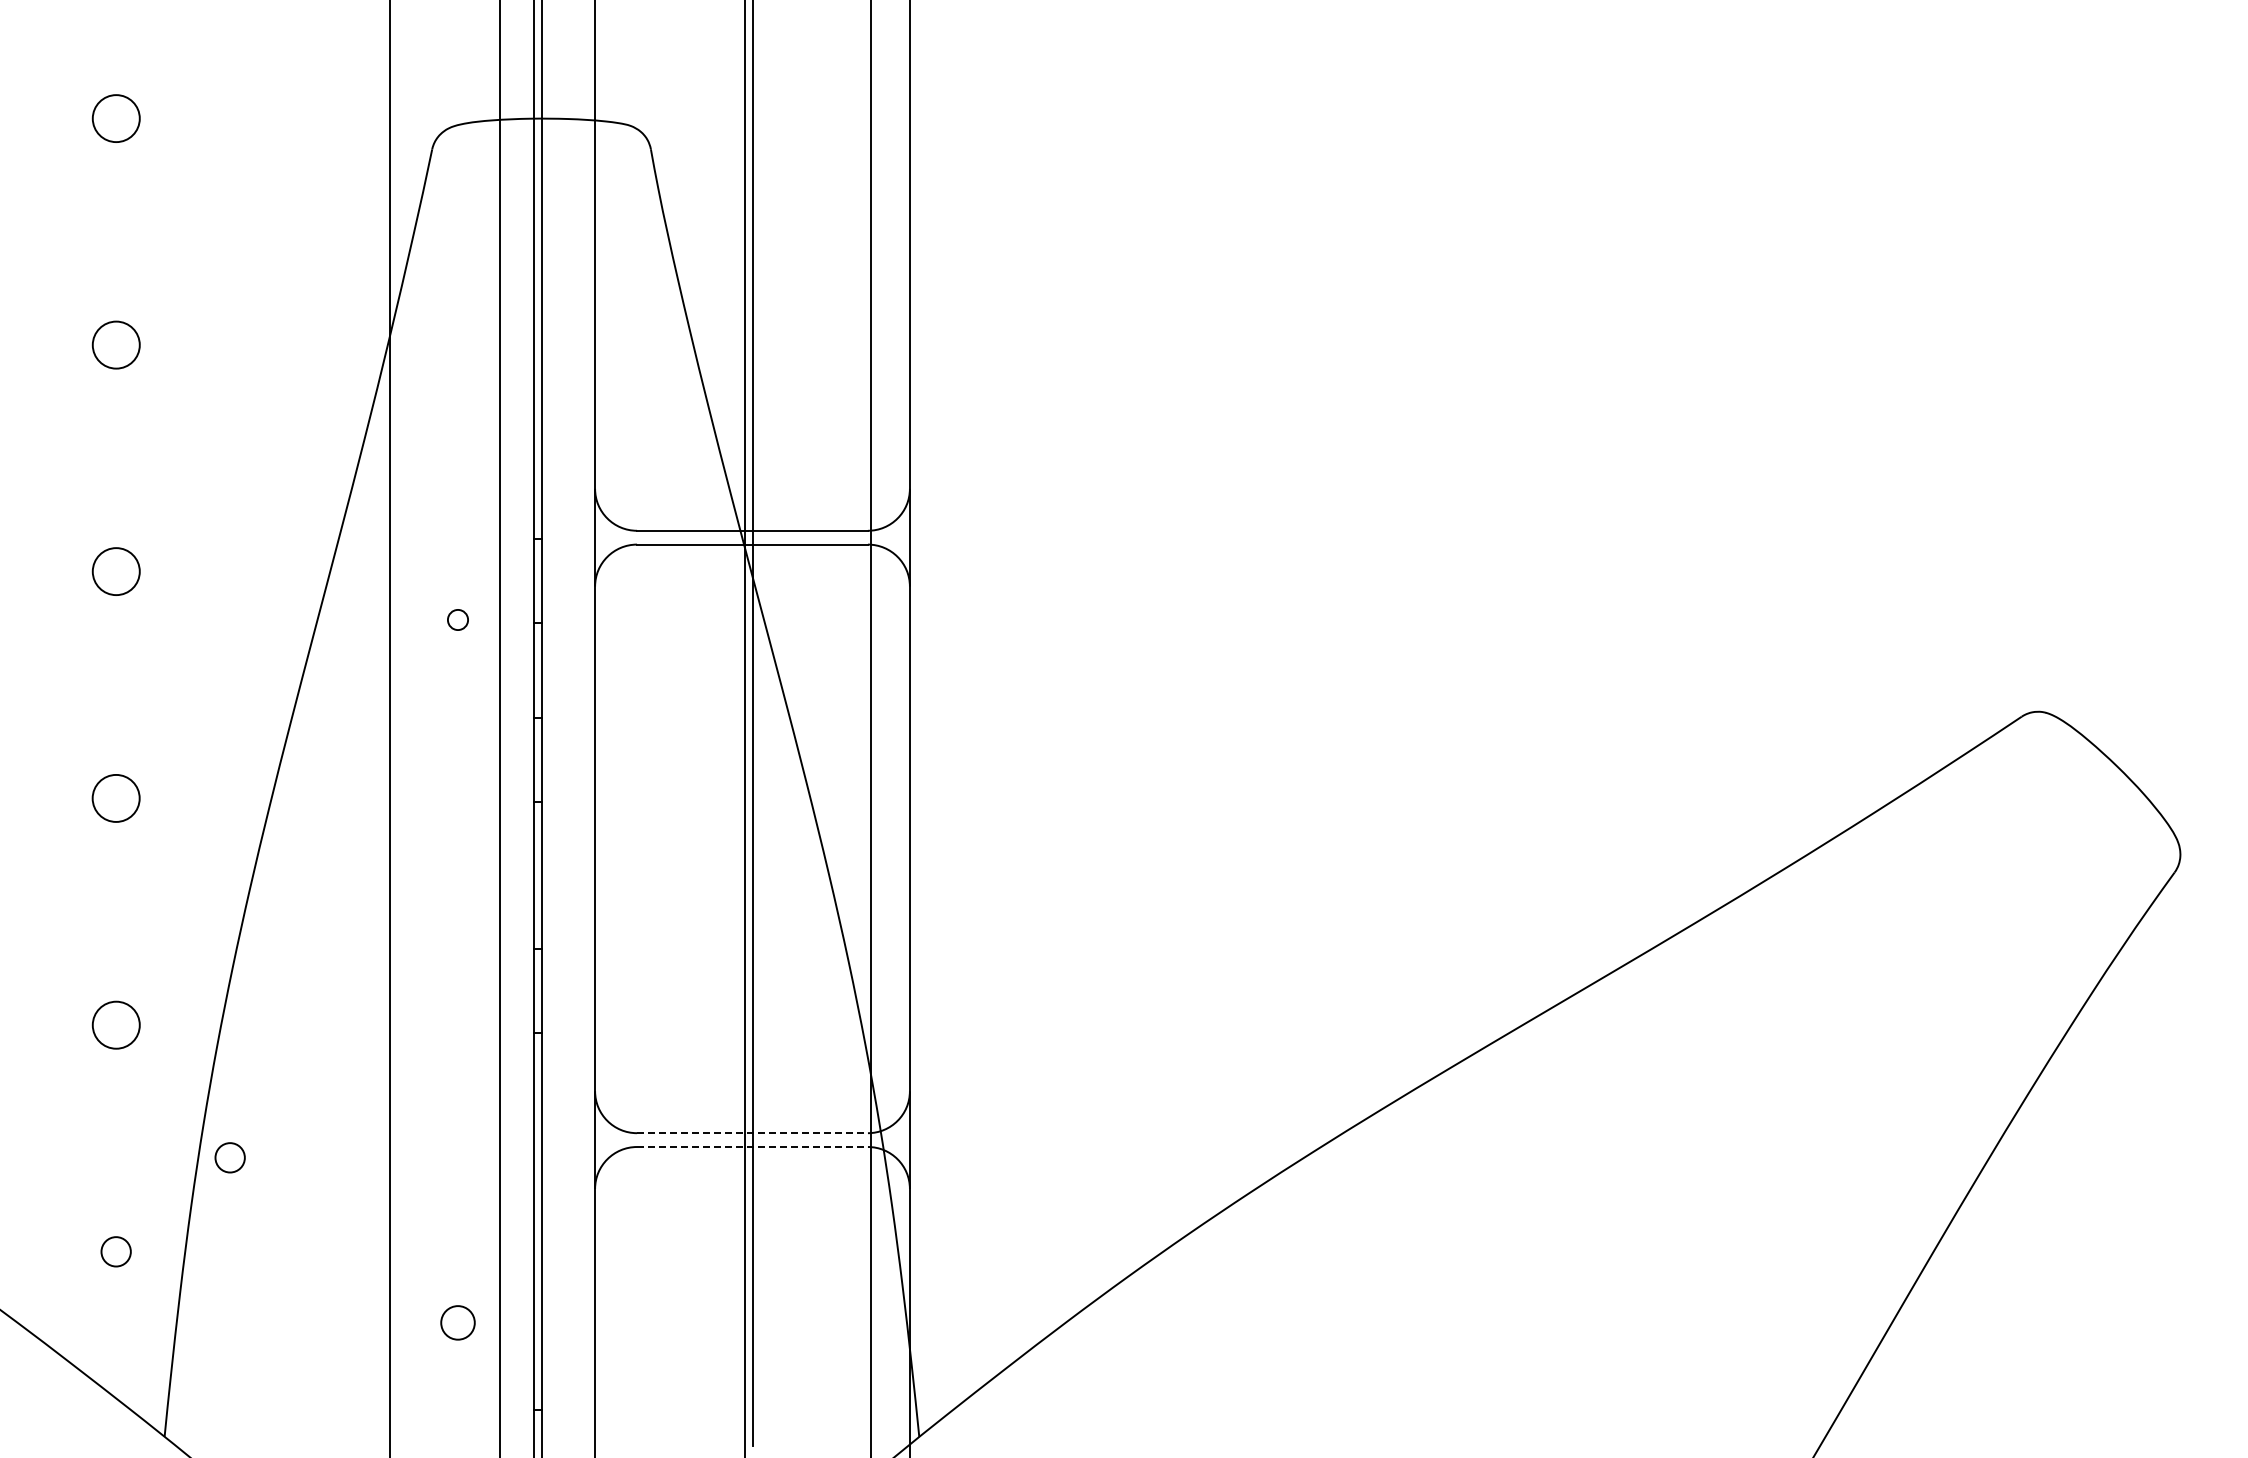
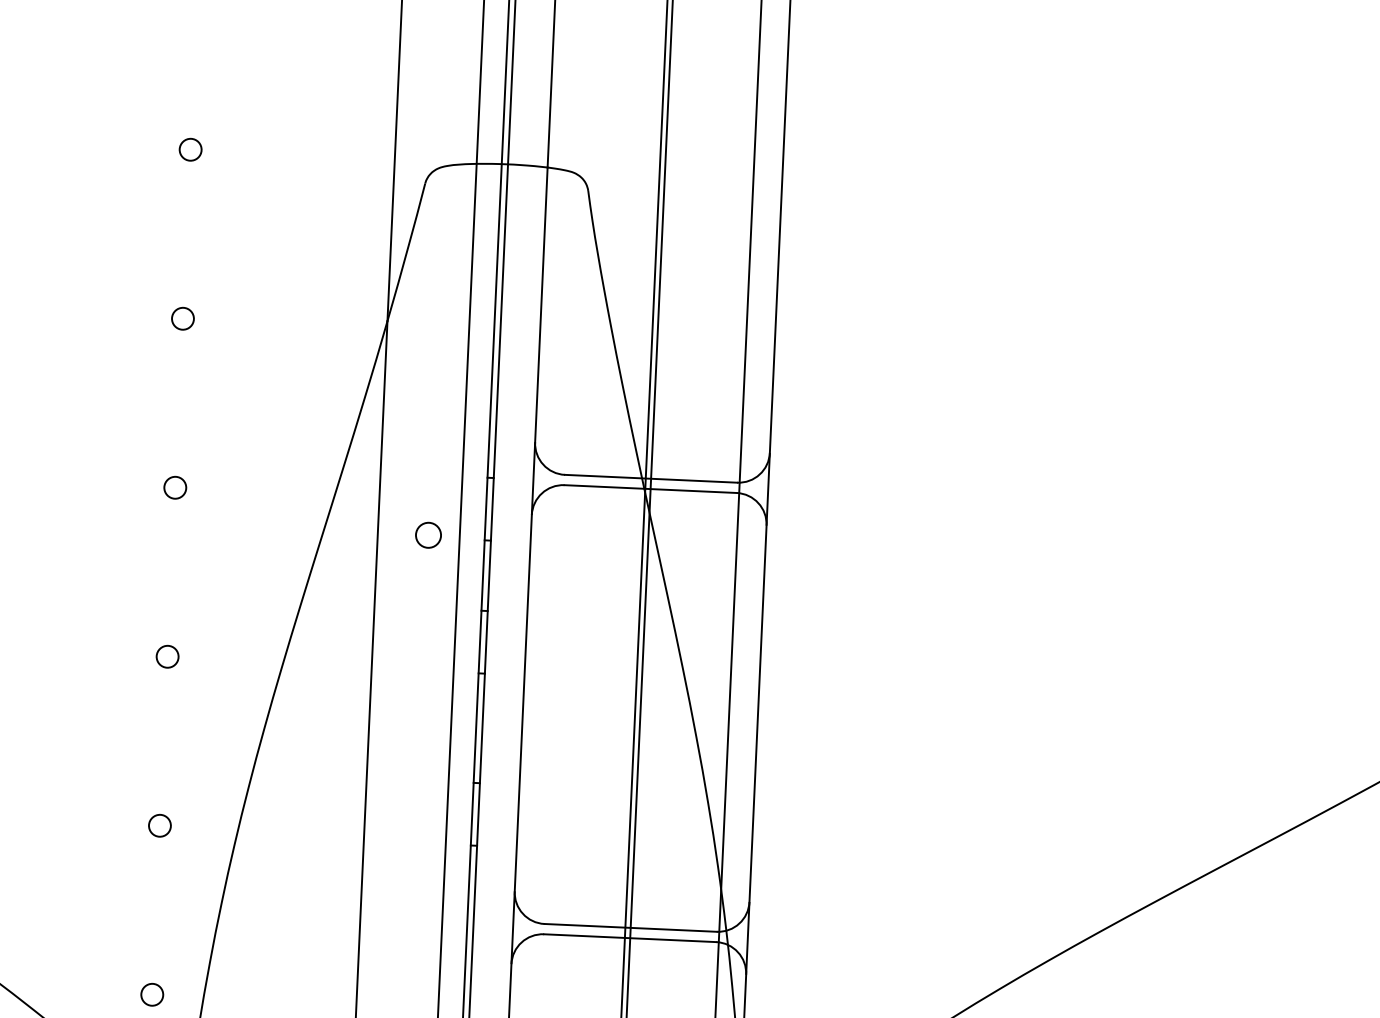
circle: (115, 117) -> (190, 149), size x0.62
circle: (115, 344) -> (182, 318), size x0.62
circle: (115, 571) -> (174, 487), size x0.62
circle: (457, 619) -> (428, 534), size x1.67
circle: (115, 798) -> (167, 656), size x0.62
circle: (115, 1024) -> (159, 825), size x0.62
line: (753, 1133) -> (631, 928), dashed -> solid
line: (753, 1147) -> (630, 938), dashed -> solid
circle: (229, 1157) -> (239, 928), removed

